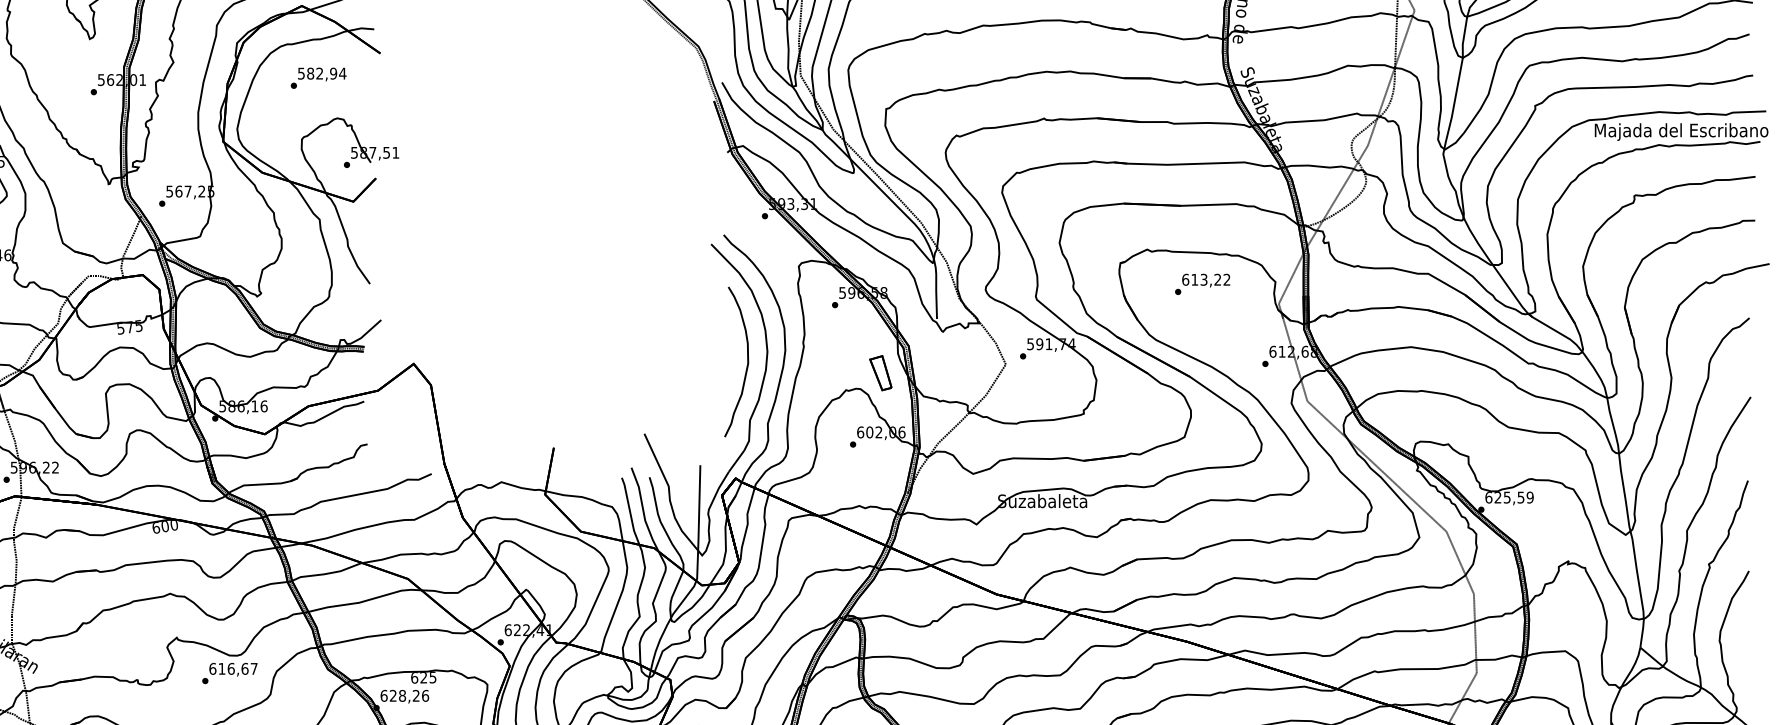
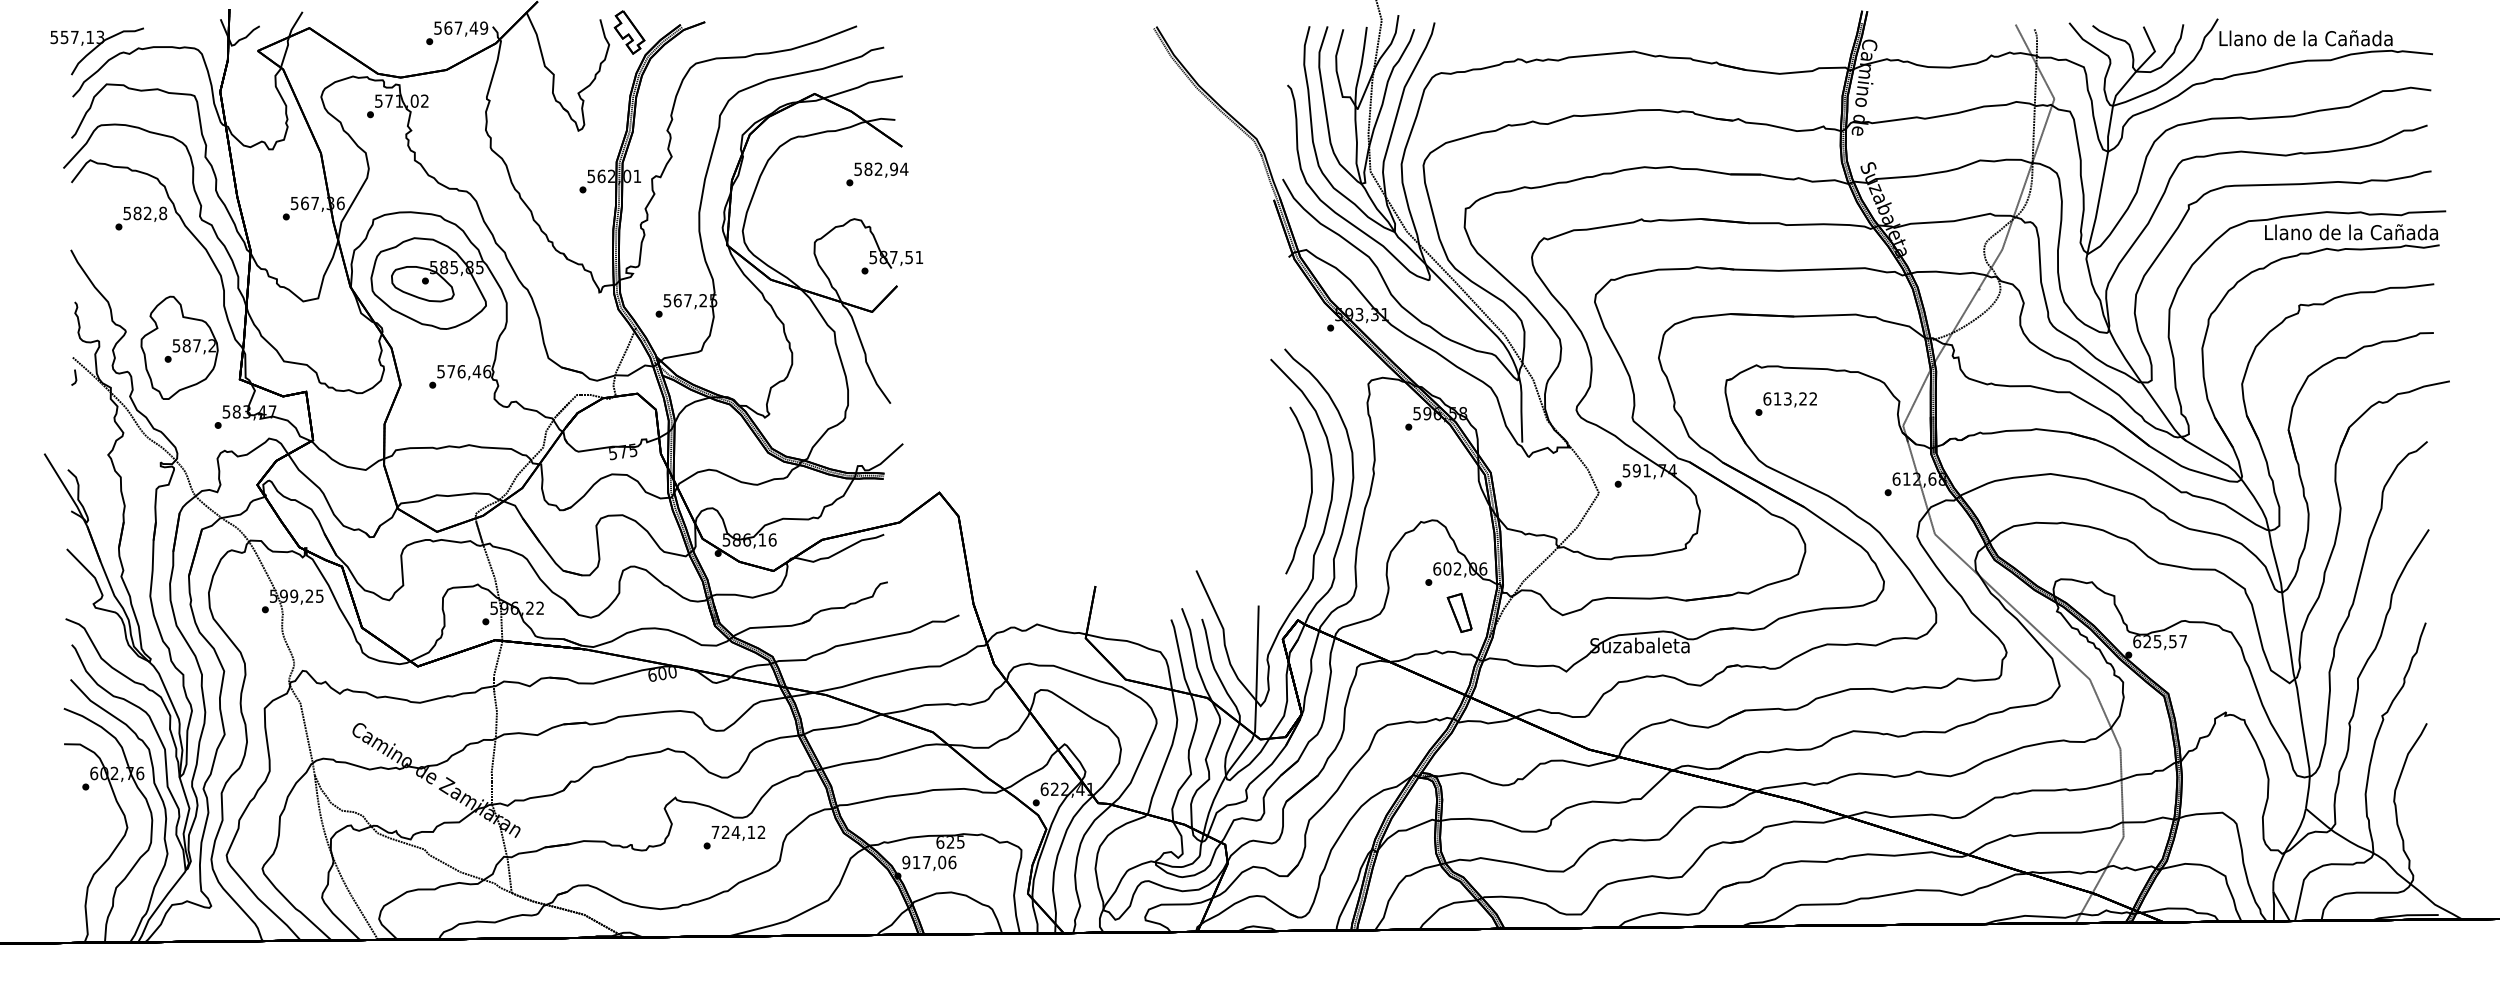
text: (318, 78) -> (877, 174), moved
text: (1681, 132) -> (2351, 234), Majada del Escribano -> Llano de la Cañada
text: (1201, 283) -> (1785, 403), moved
part: (880, 372) -> (1459, 612), moved
text: (1530, 497) -> (2183, 641), 625,59 -> 625,57
text: (233, 668) -> (738, 832), 616,67 -> 724,12
text: (400, 695) -> (924, 862), 628,26 -> 917,06

